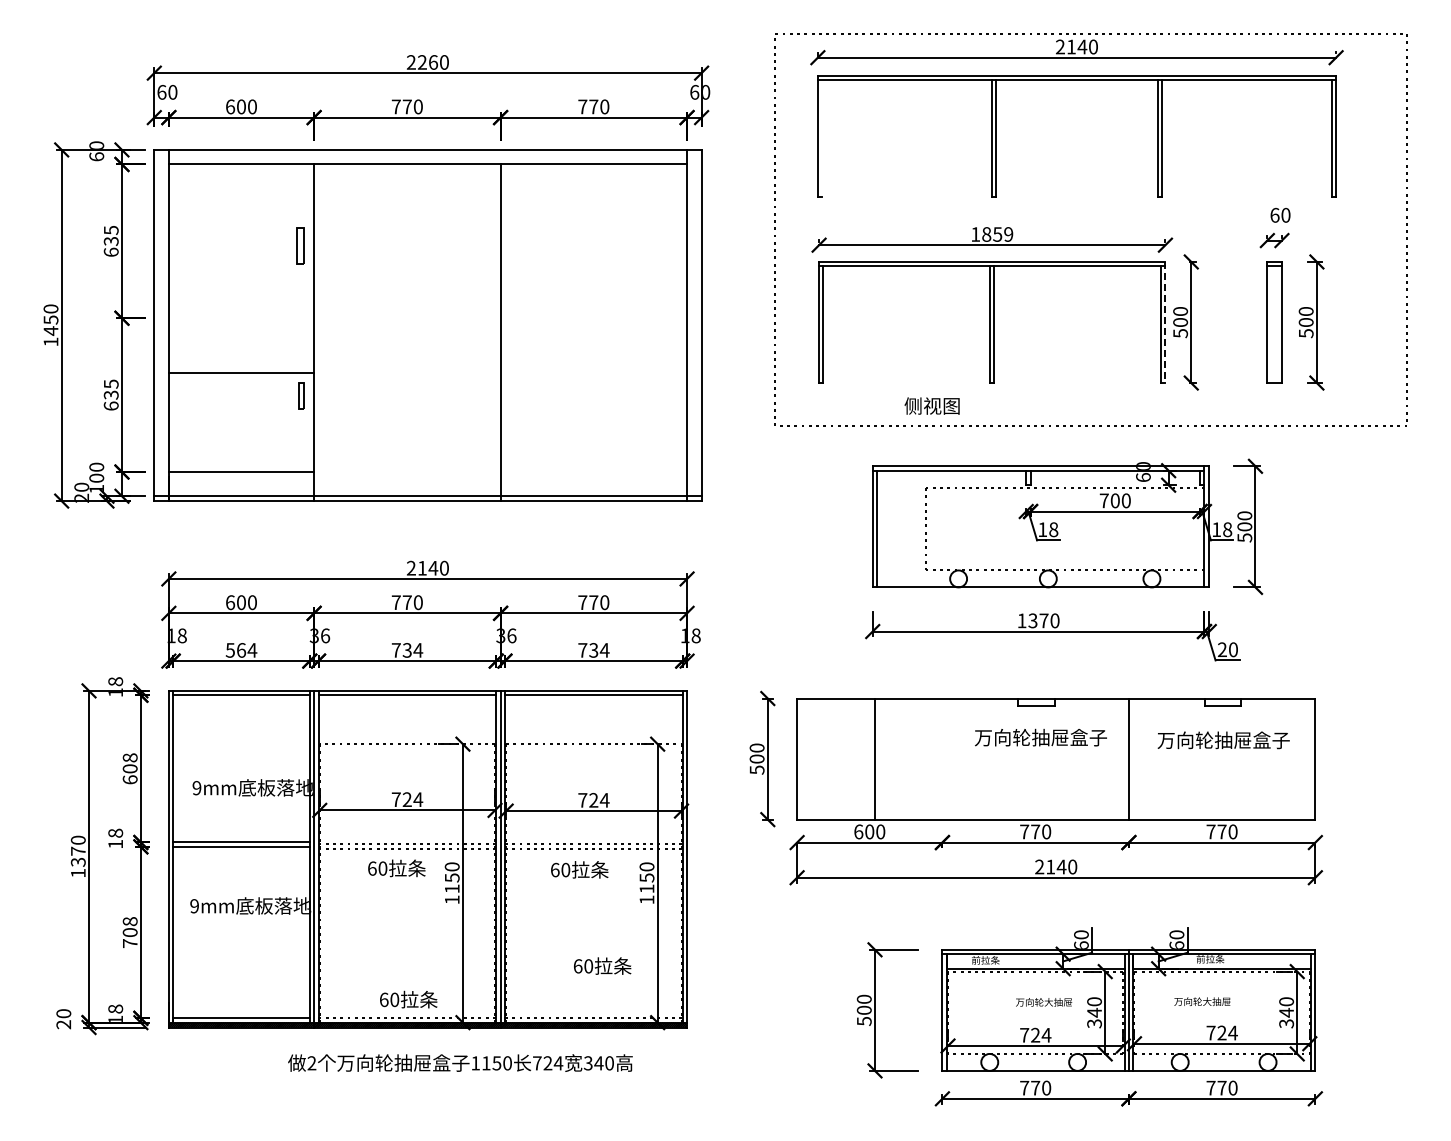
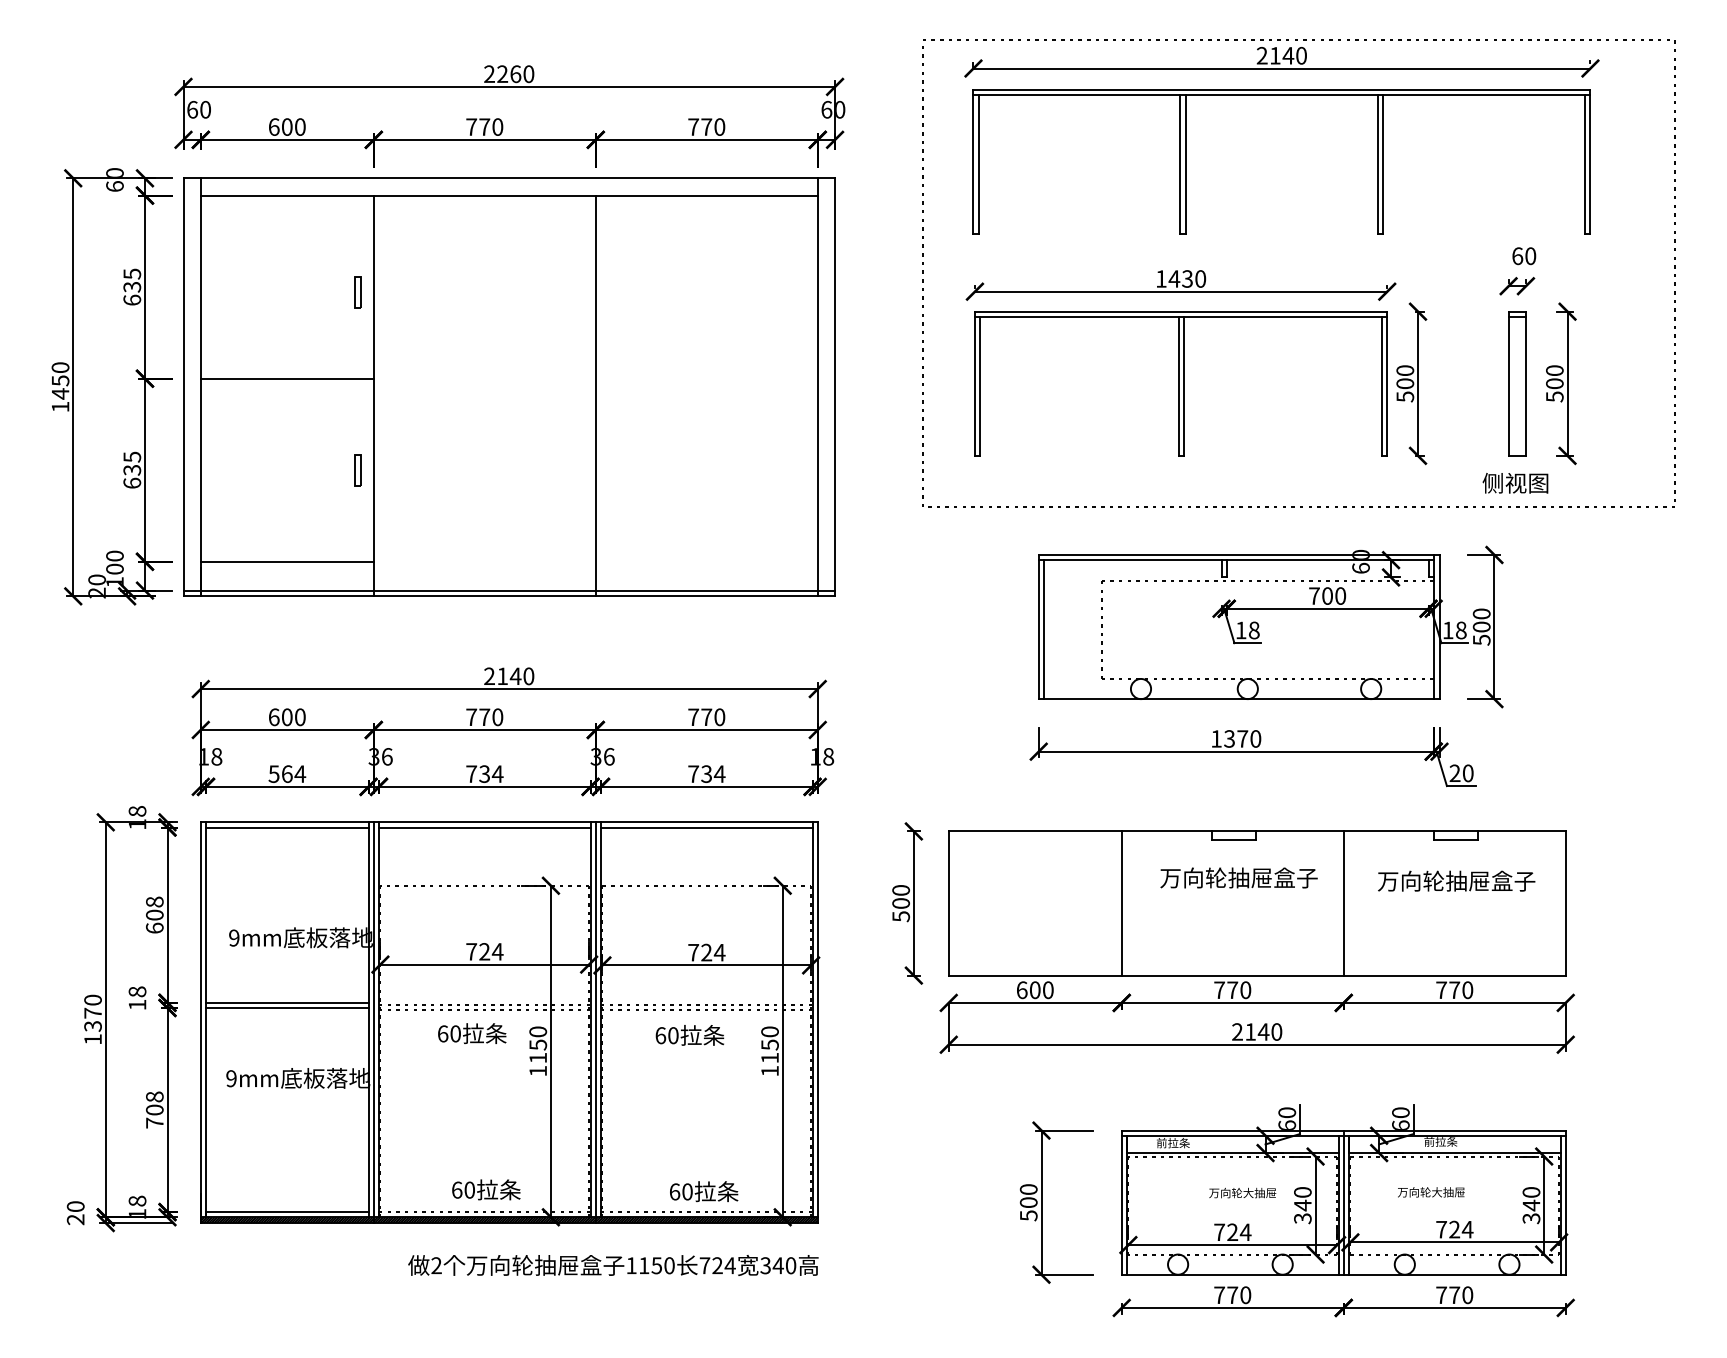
line: (822, 138) -> (978, 164), added
text: (997, 234) -> (1187, 278), 1859 -> 1430
part: (301, 245) -> (358, 292), size x0.71
line: (1165, 322) -> (1387, 383), dashed -> solid
line: (241, 373) -> (287, 378), moved
text: (931, 405) -> (1514, 482), moved
line: (875, 758) -> (1121, 902), moved
text: (602, 965) -> (703, 1190), moved
text: (460, 1062) -> (613, 1264), moved

